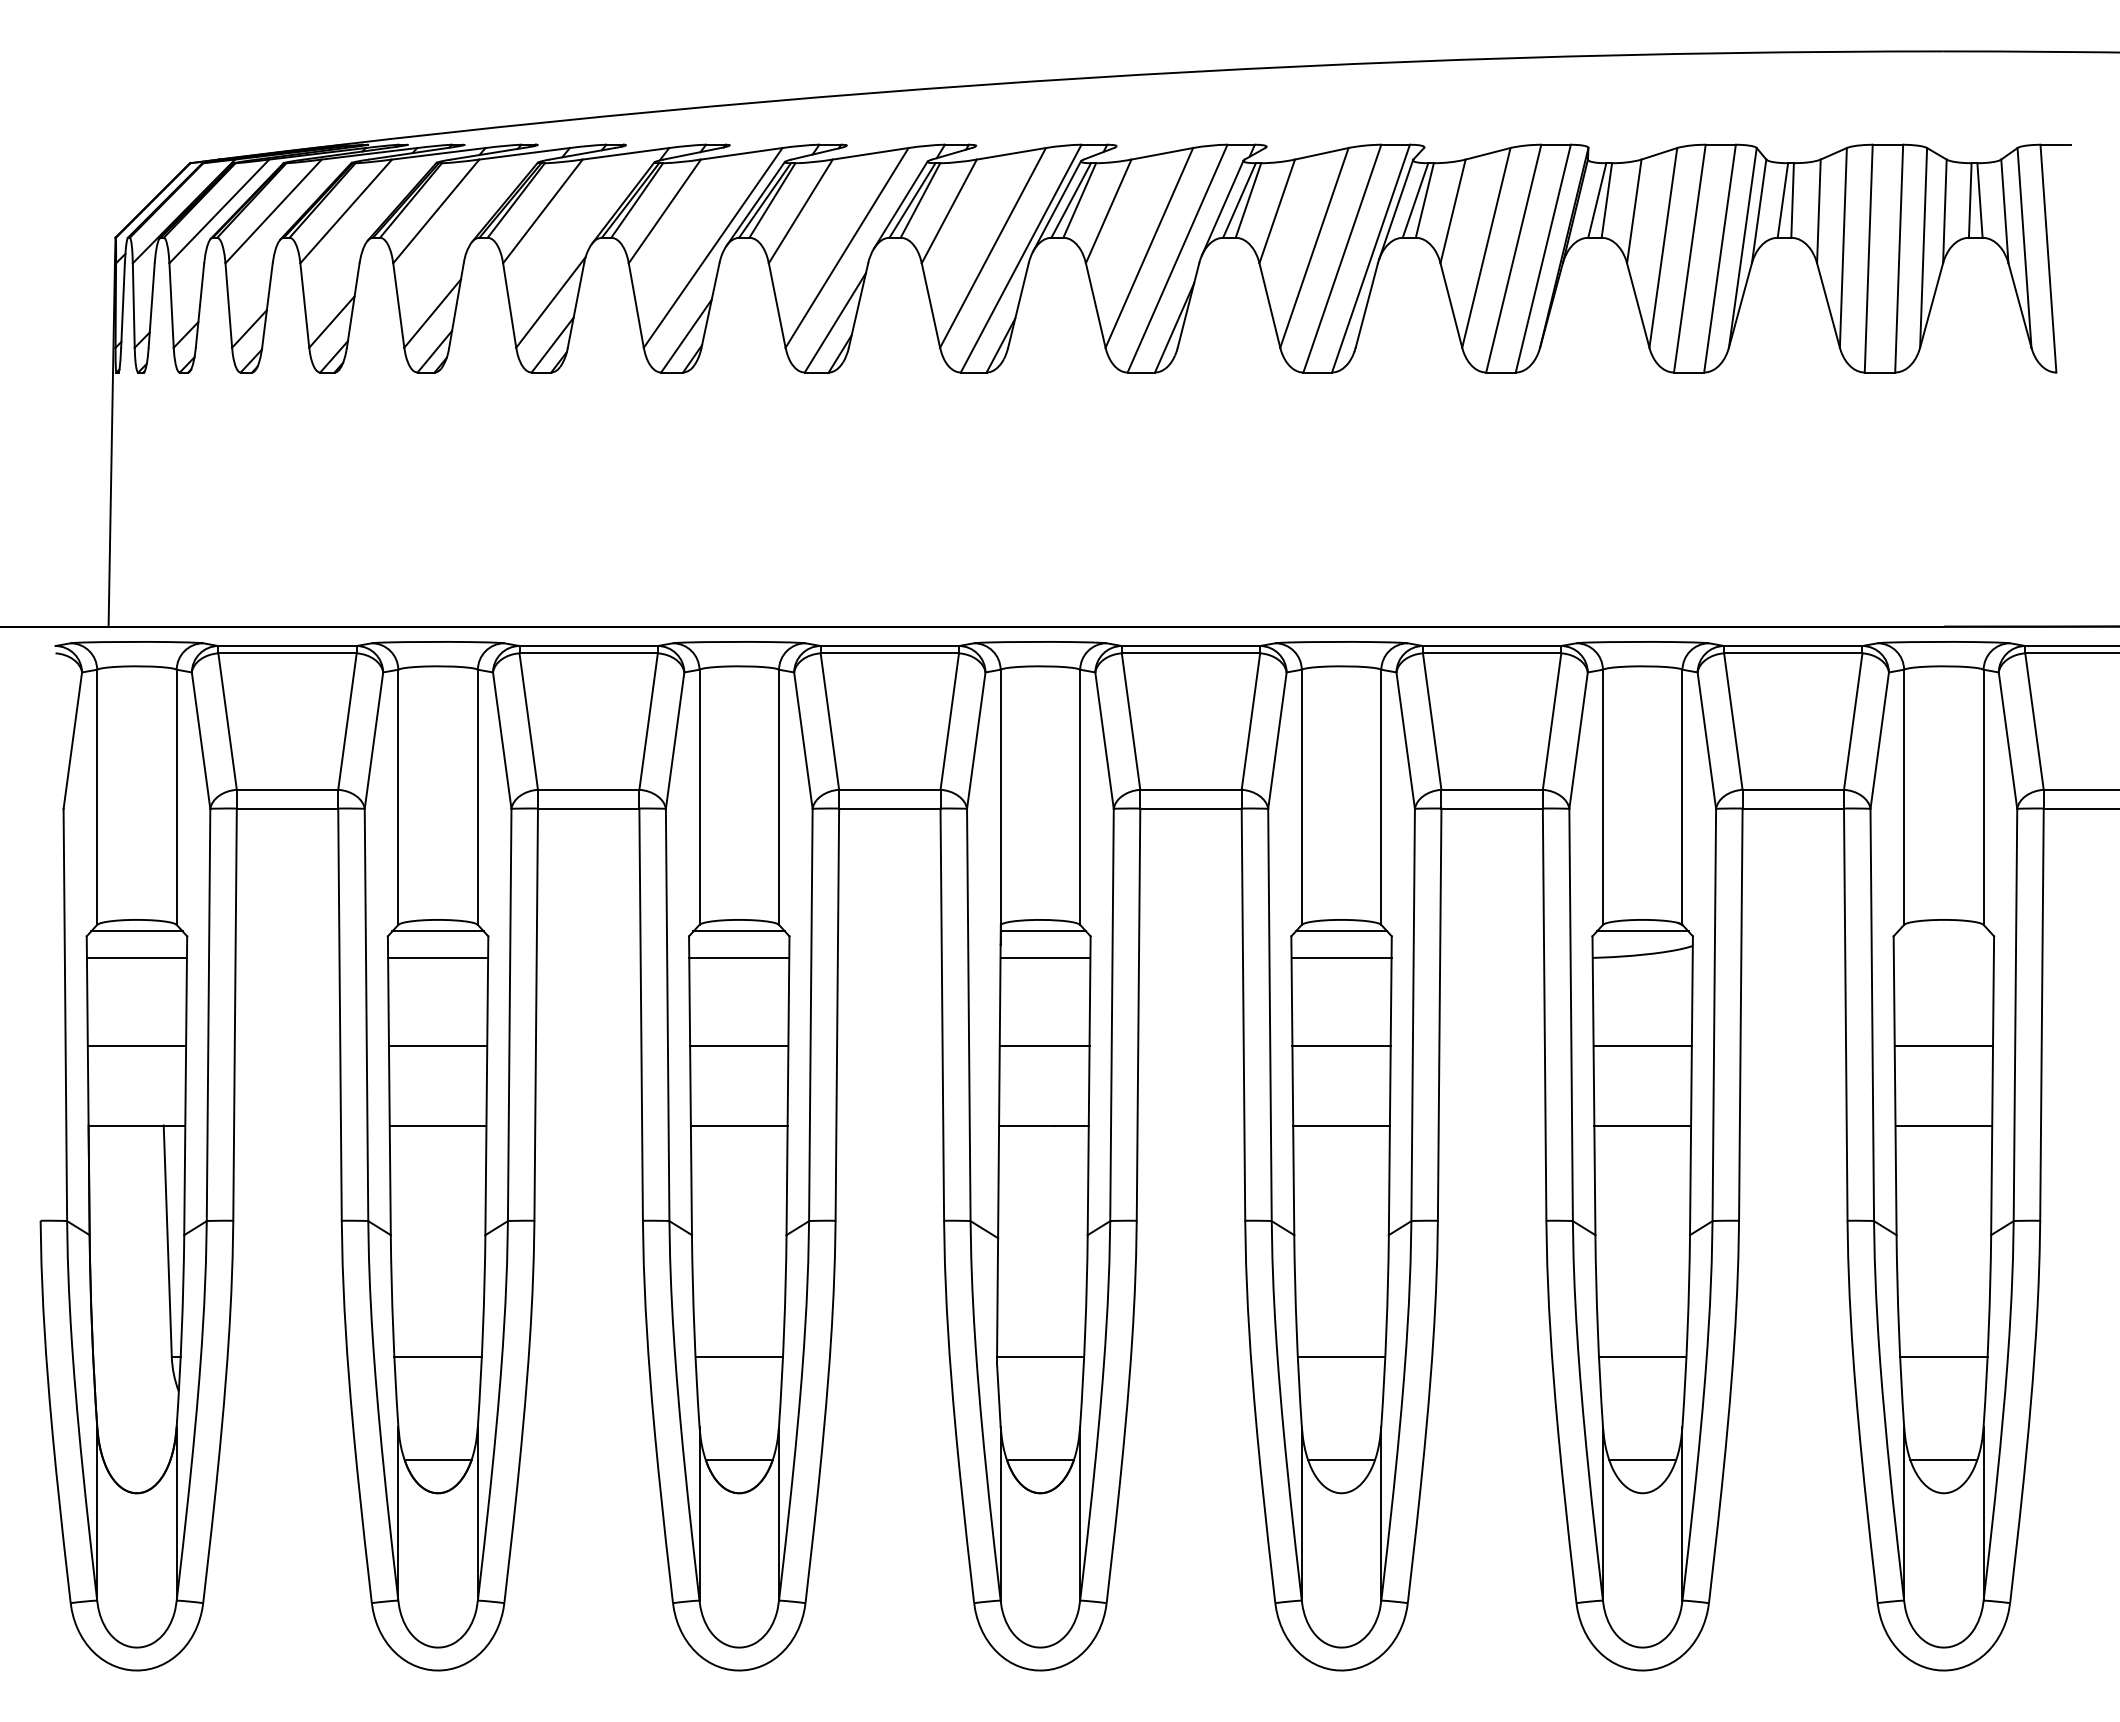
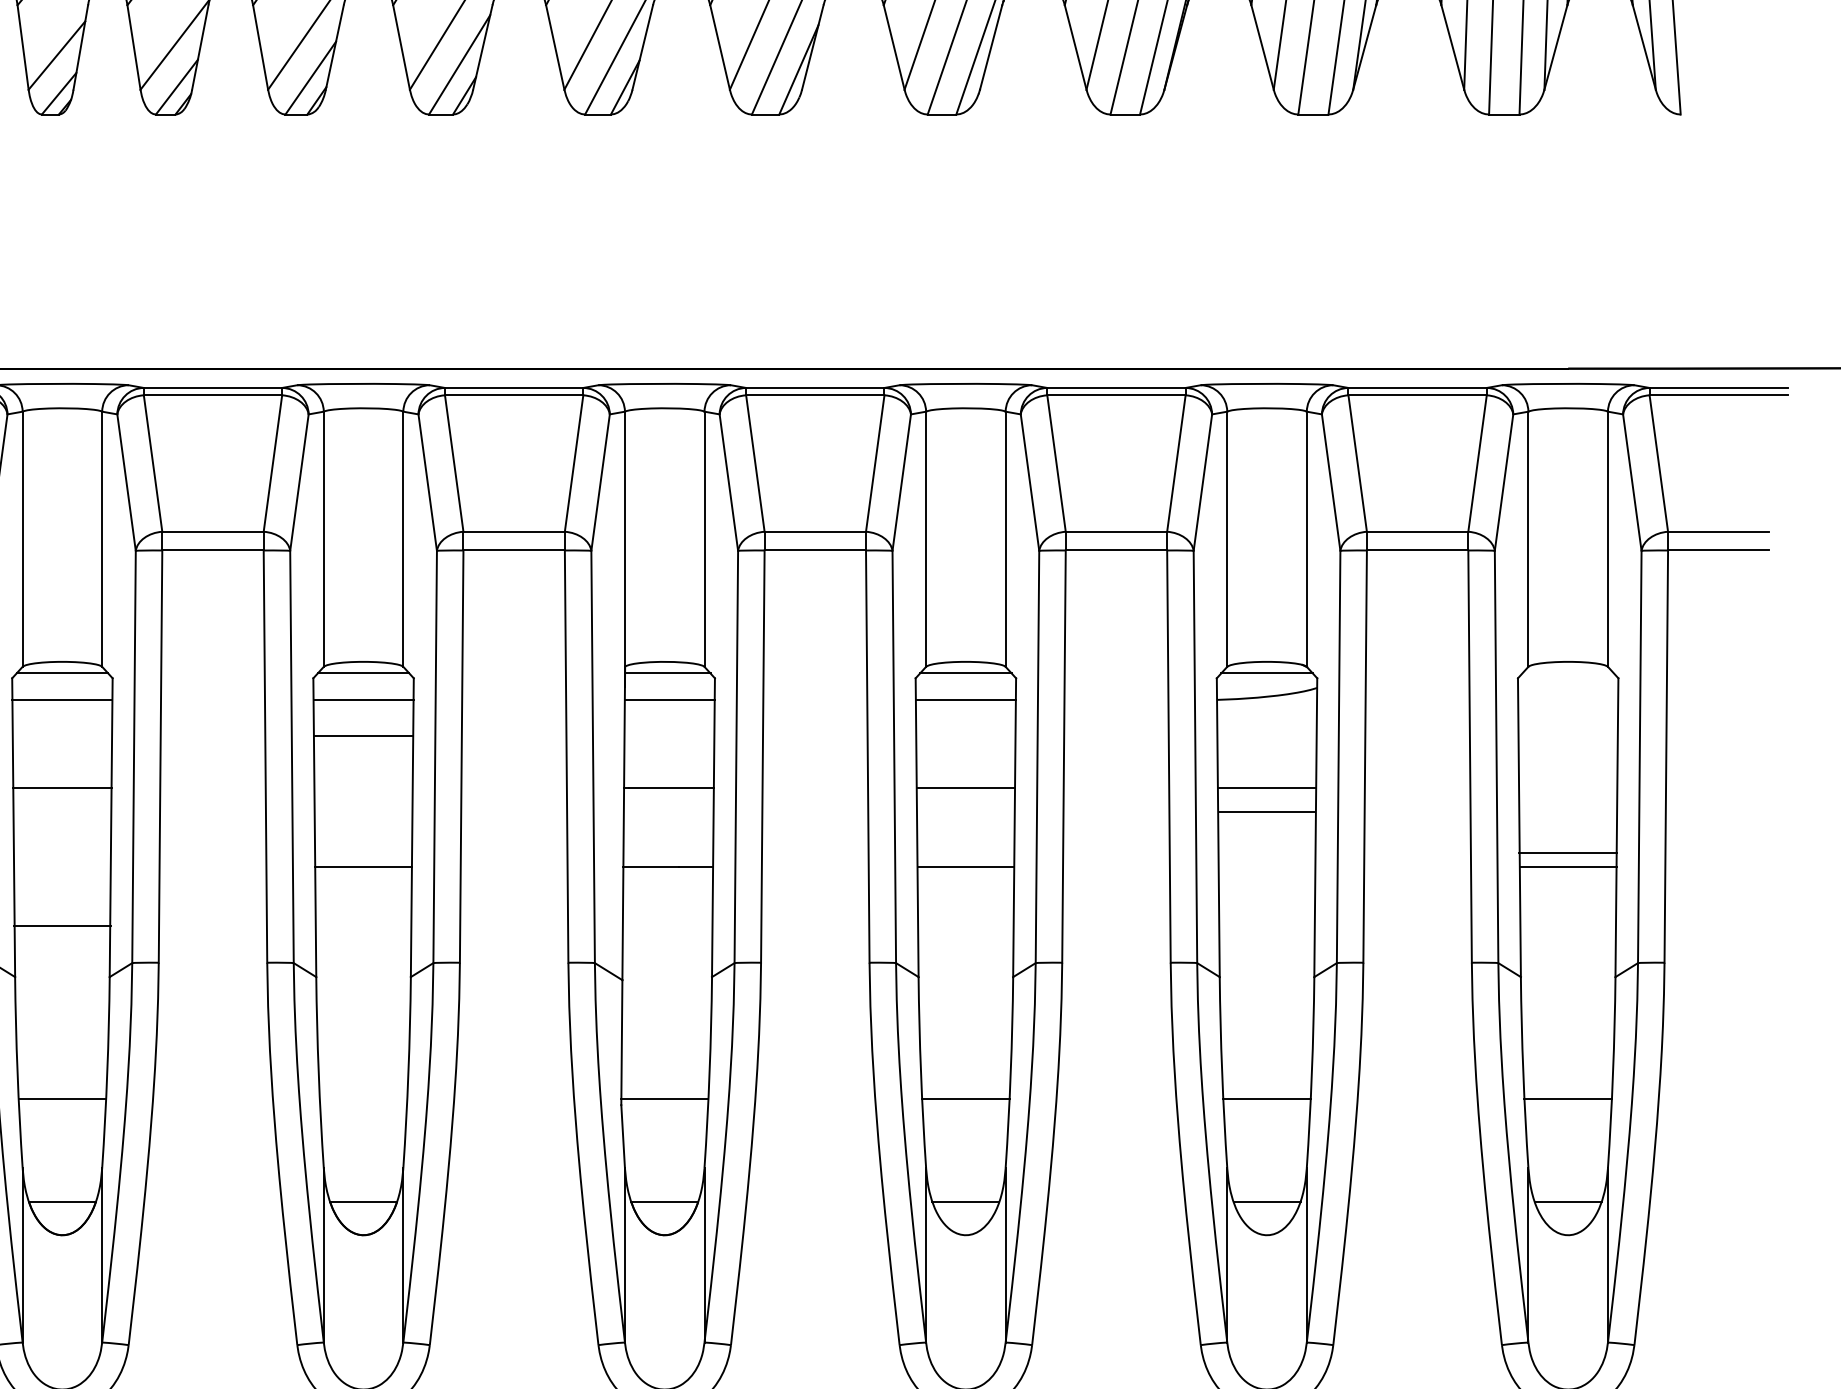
line: (739, 1046) -> (363, 736), moved
line: (1943, 1046) -> (1567, 853), moved
line: (437, 1125) -> (61, 926), moved
line: (1642, 1125) -> (1266, 812), moved
line: (738, 1356) -> (362, 1098), removed

